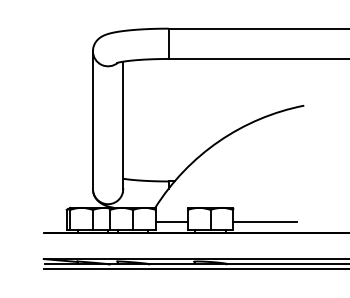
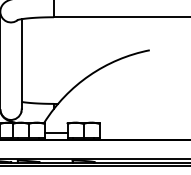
line: (265, 222) -> (122, 132), removed

